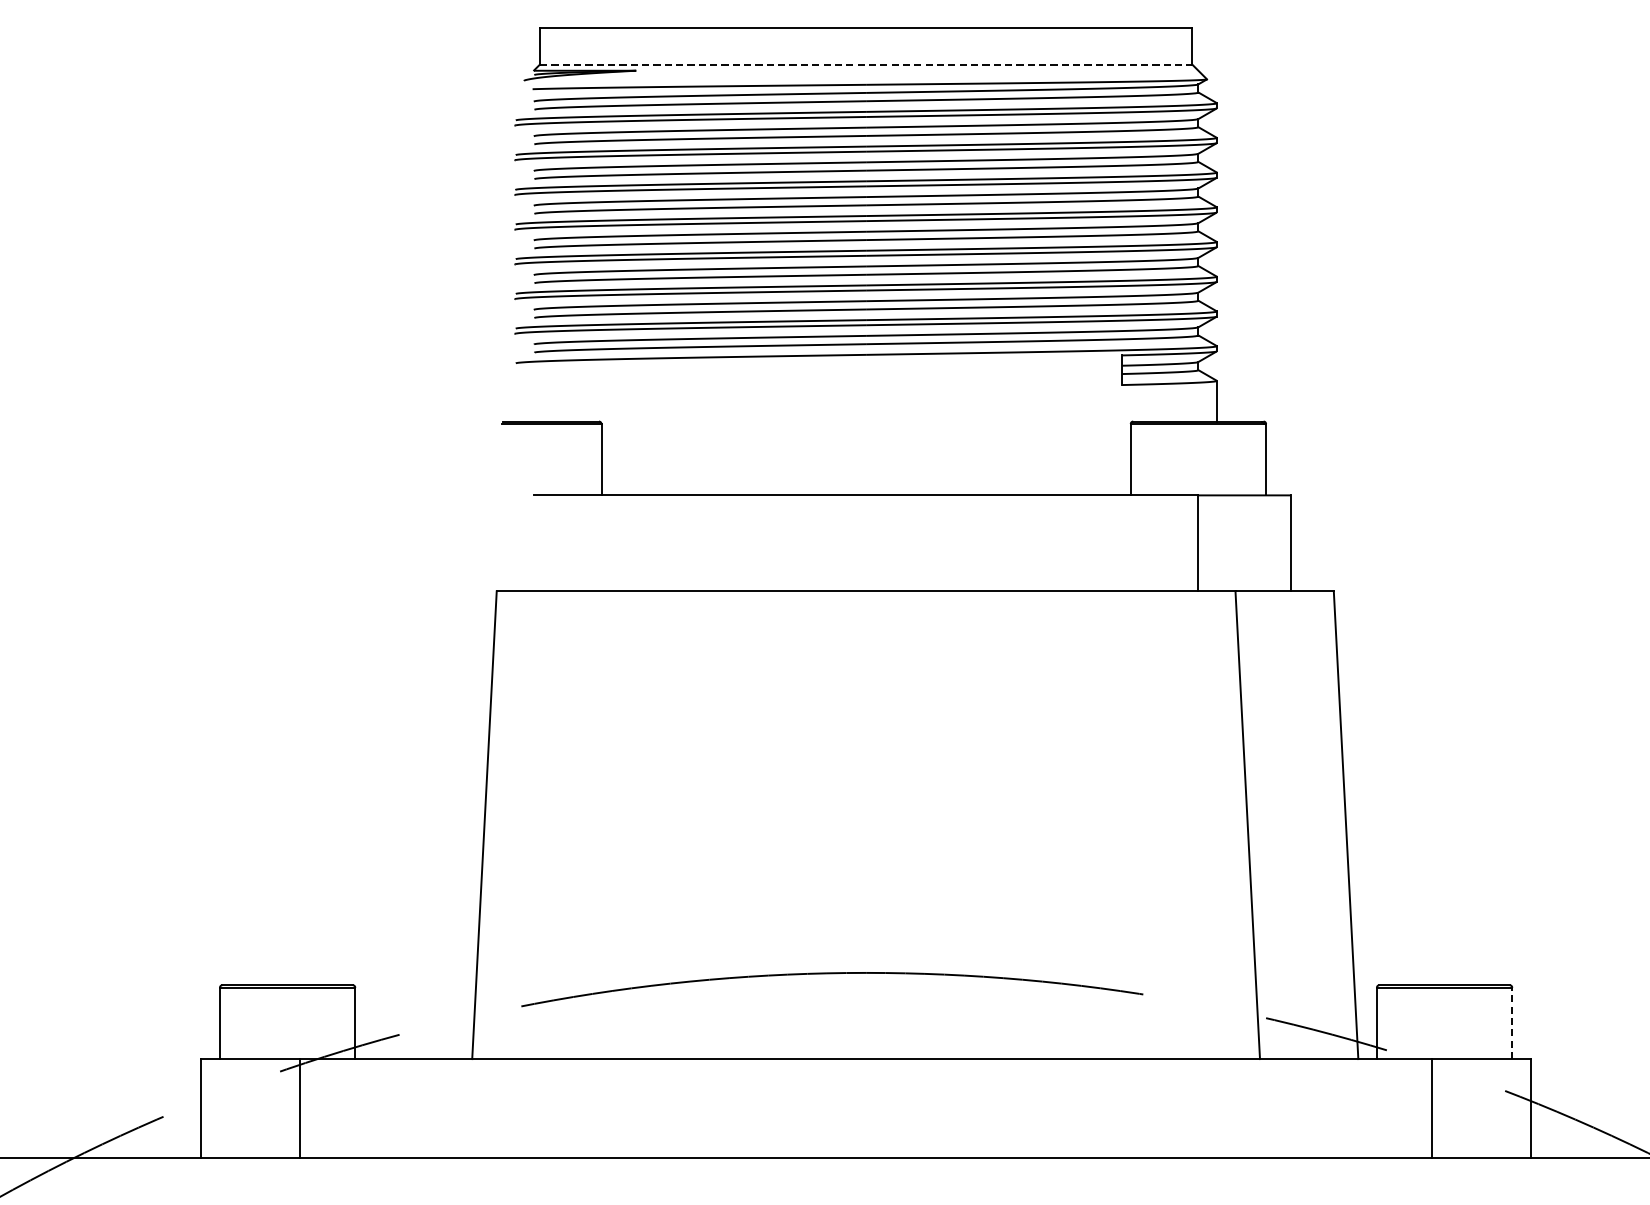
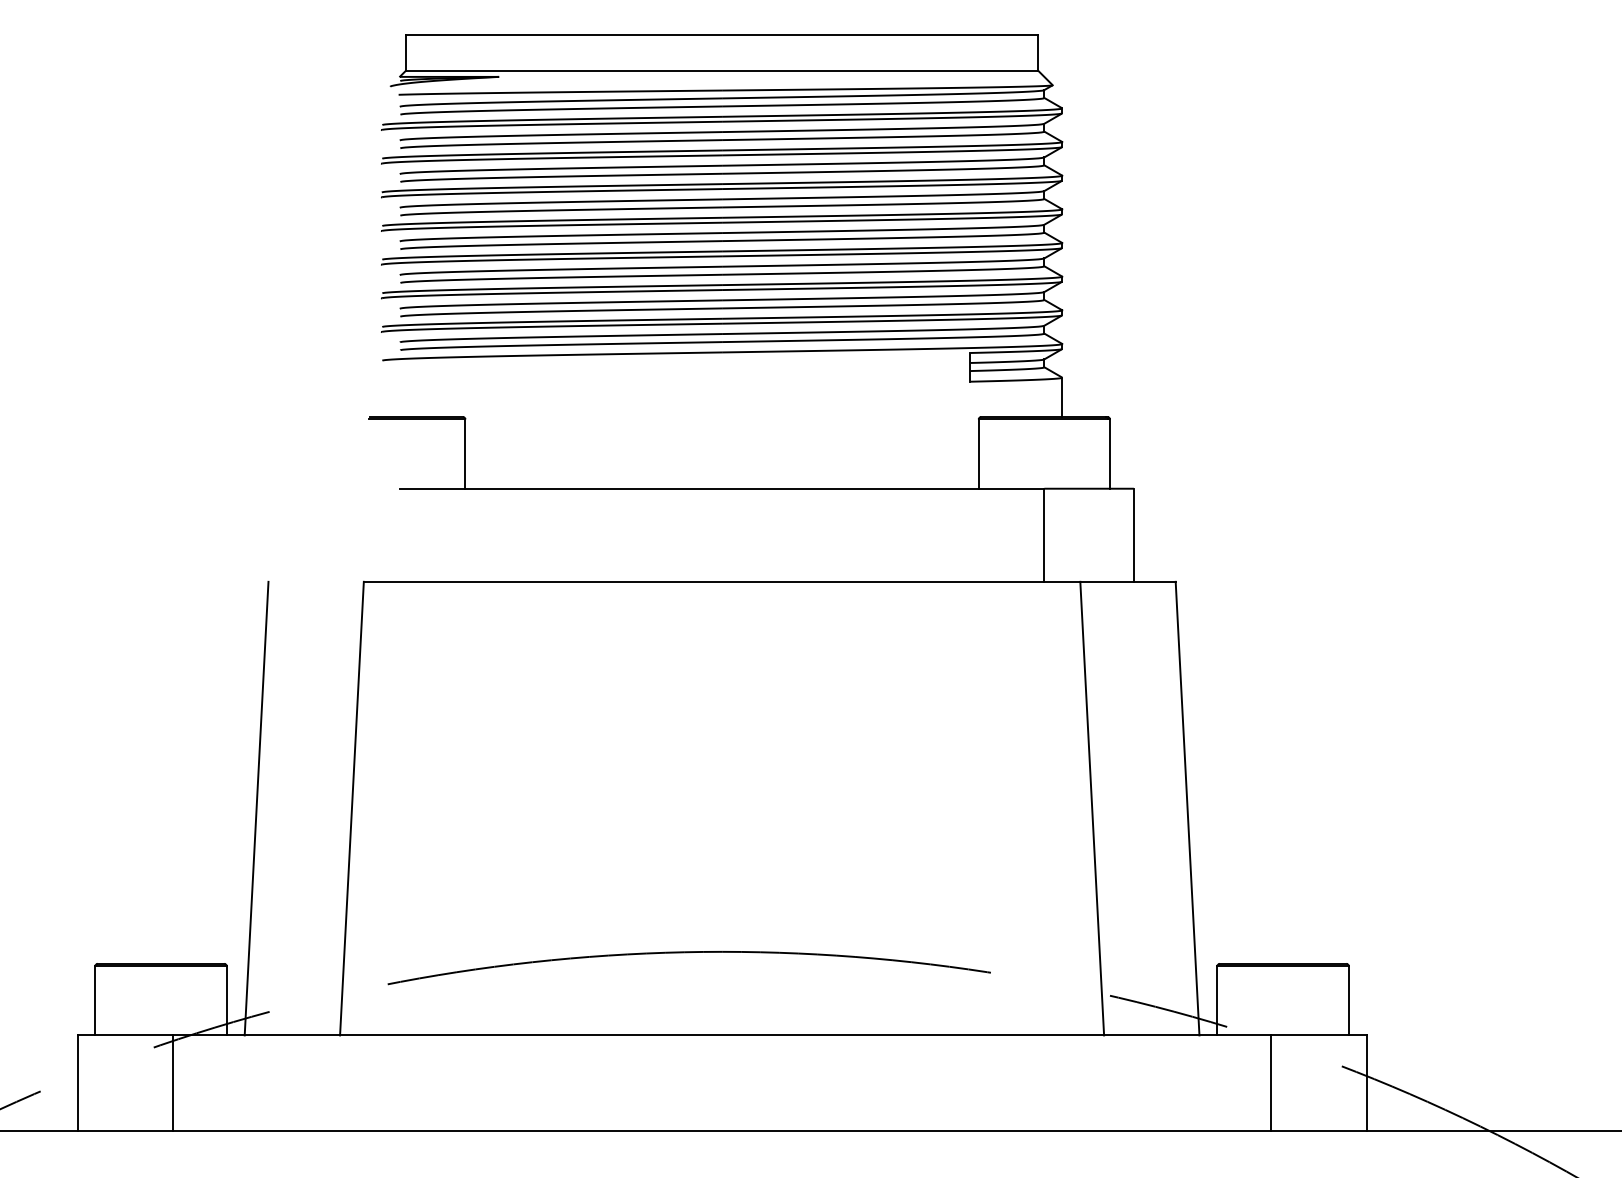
line: (866, 64) -> (722, 70), dashed -> solid
line: (386, 825) -> (256, 808), added
line: (1512, 1023) -> (1348, 1000), dashed -> solid

